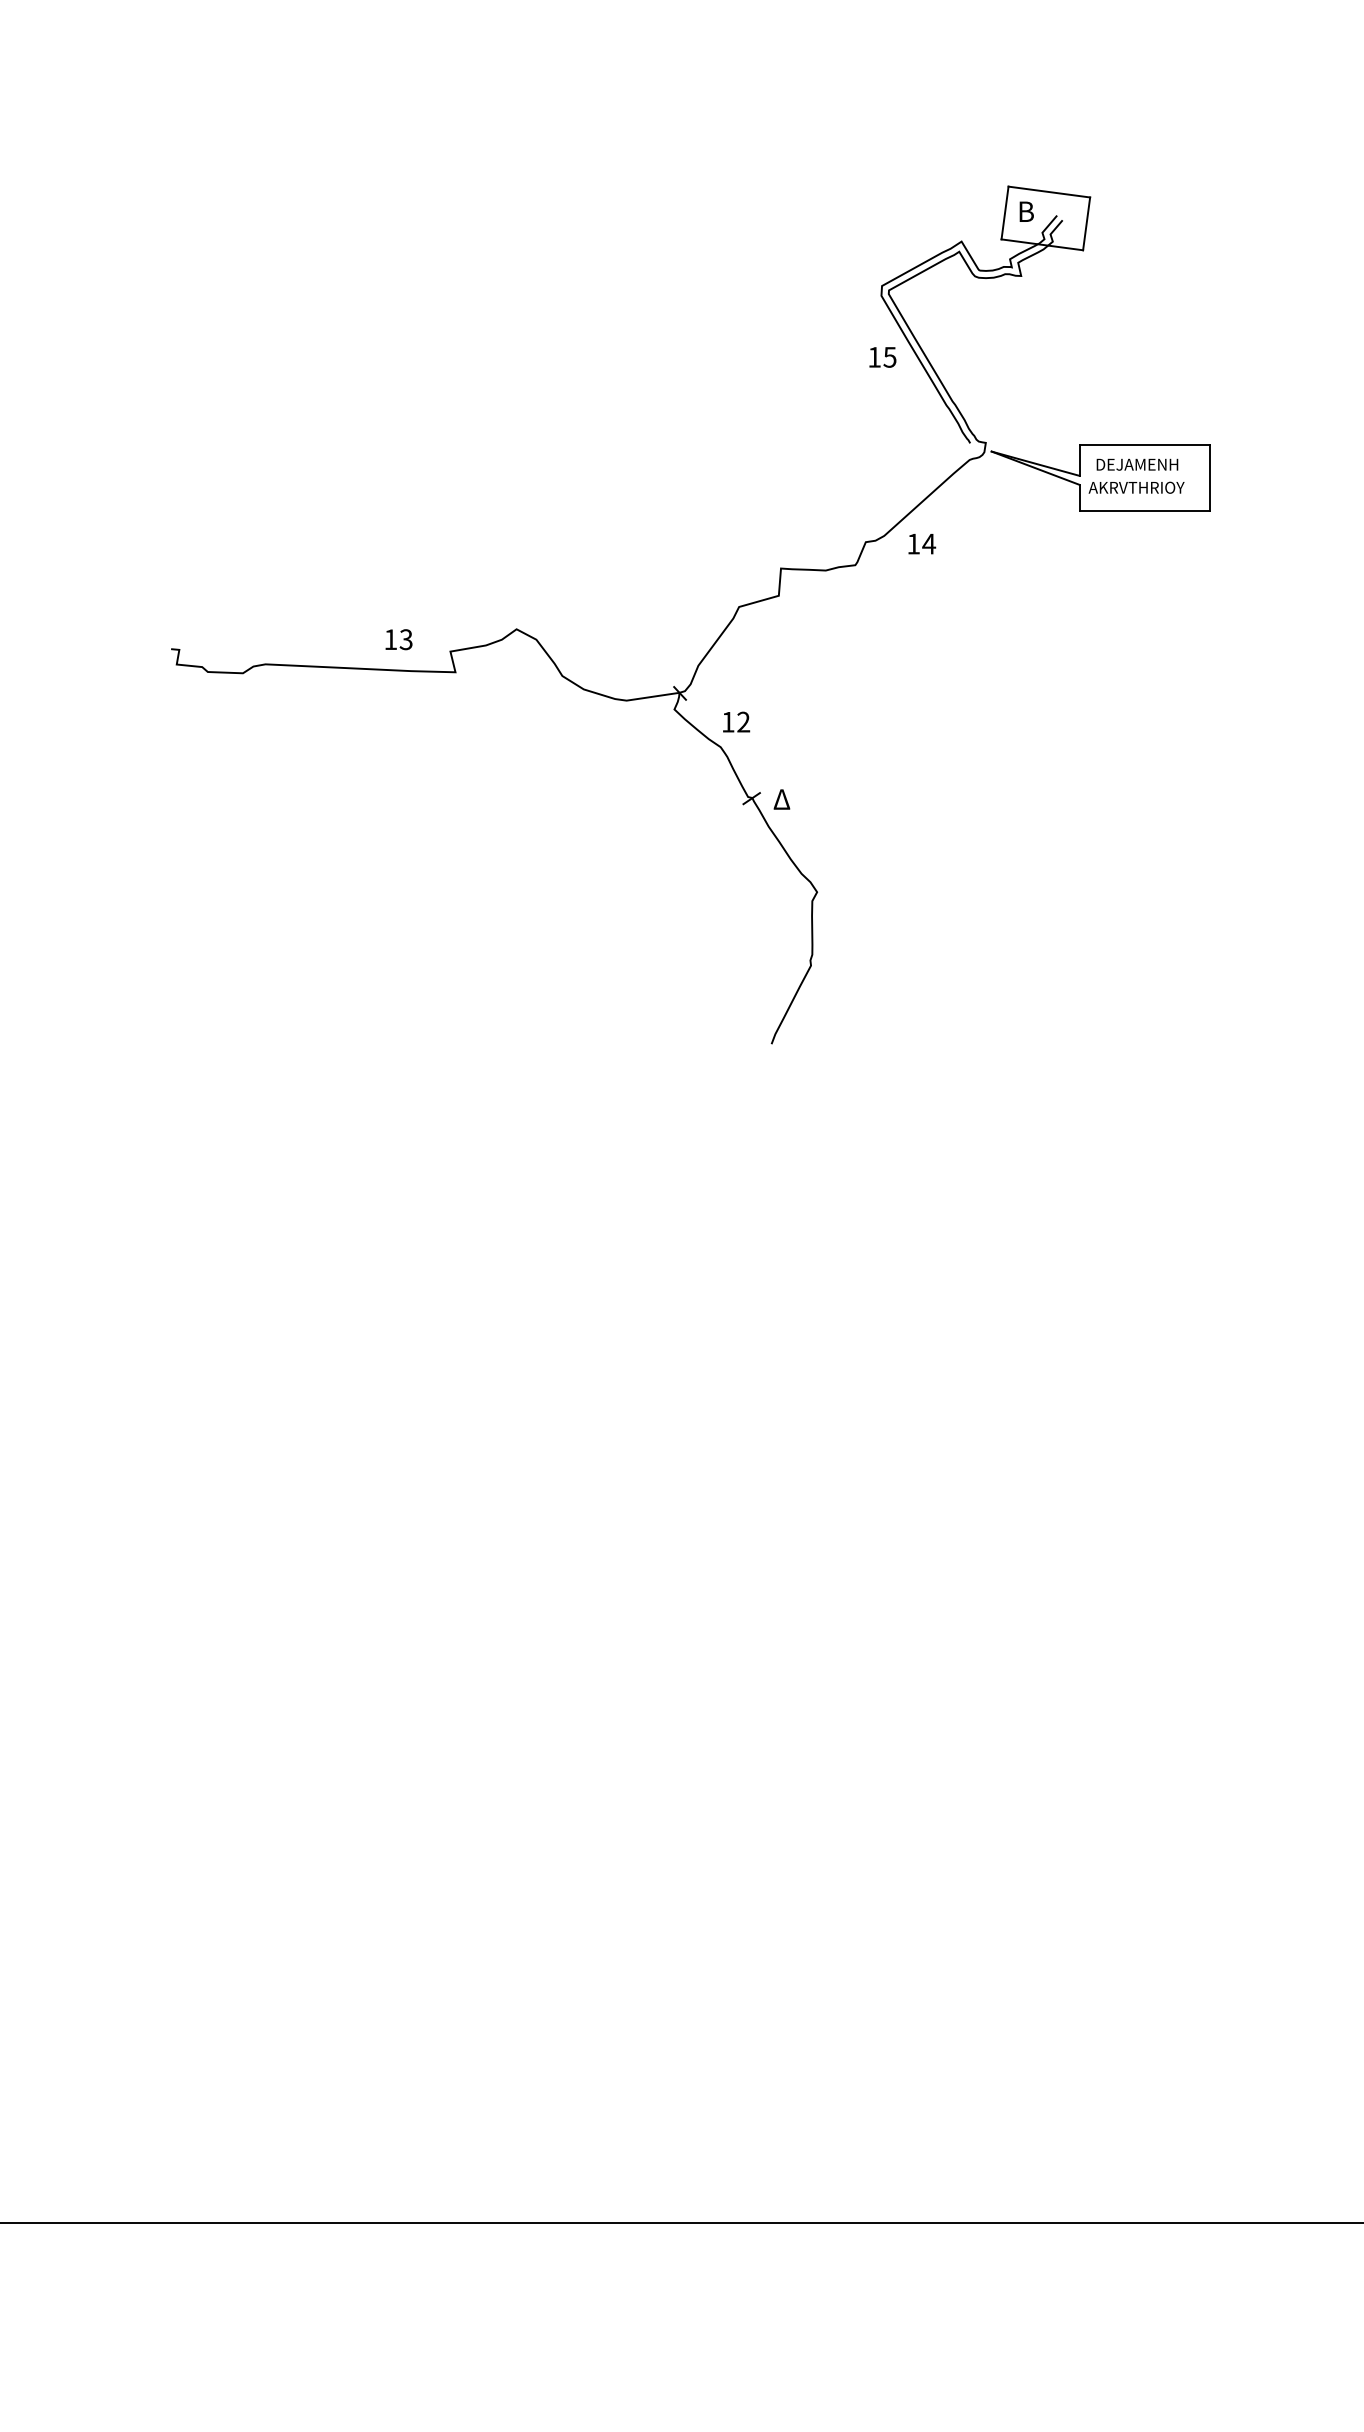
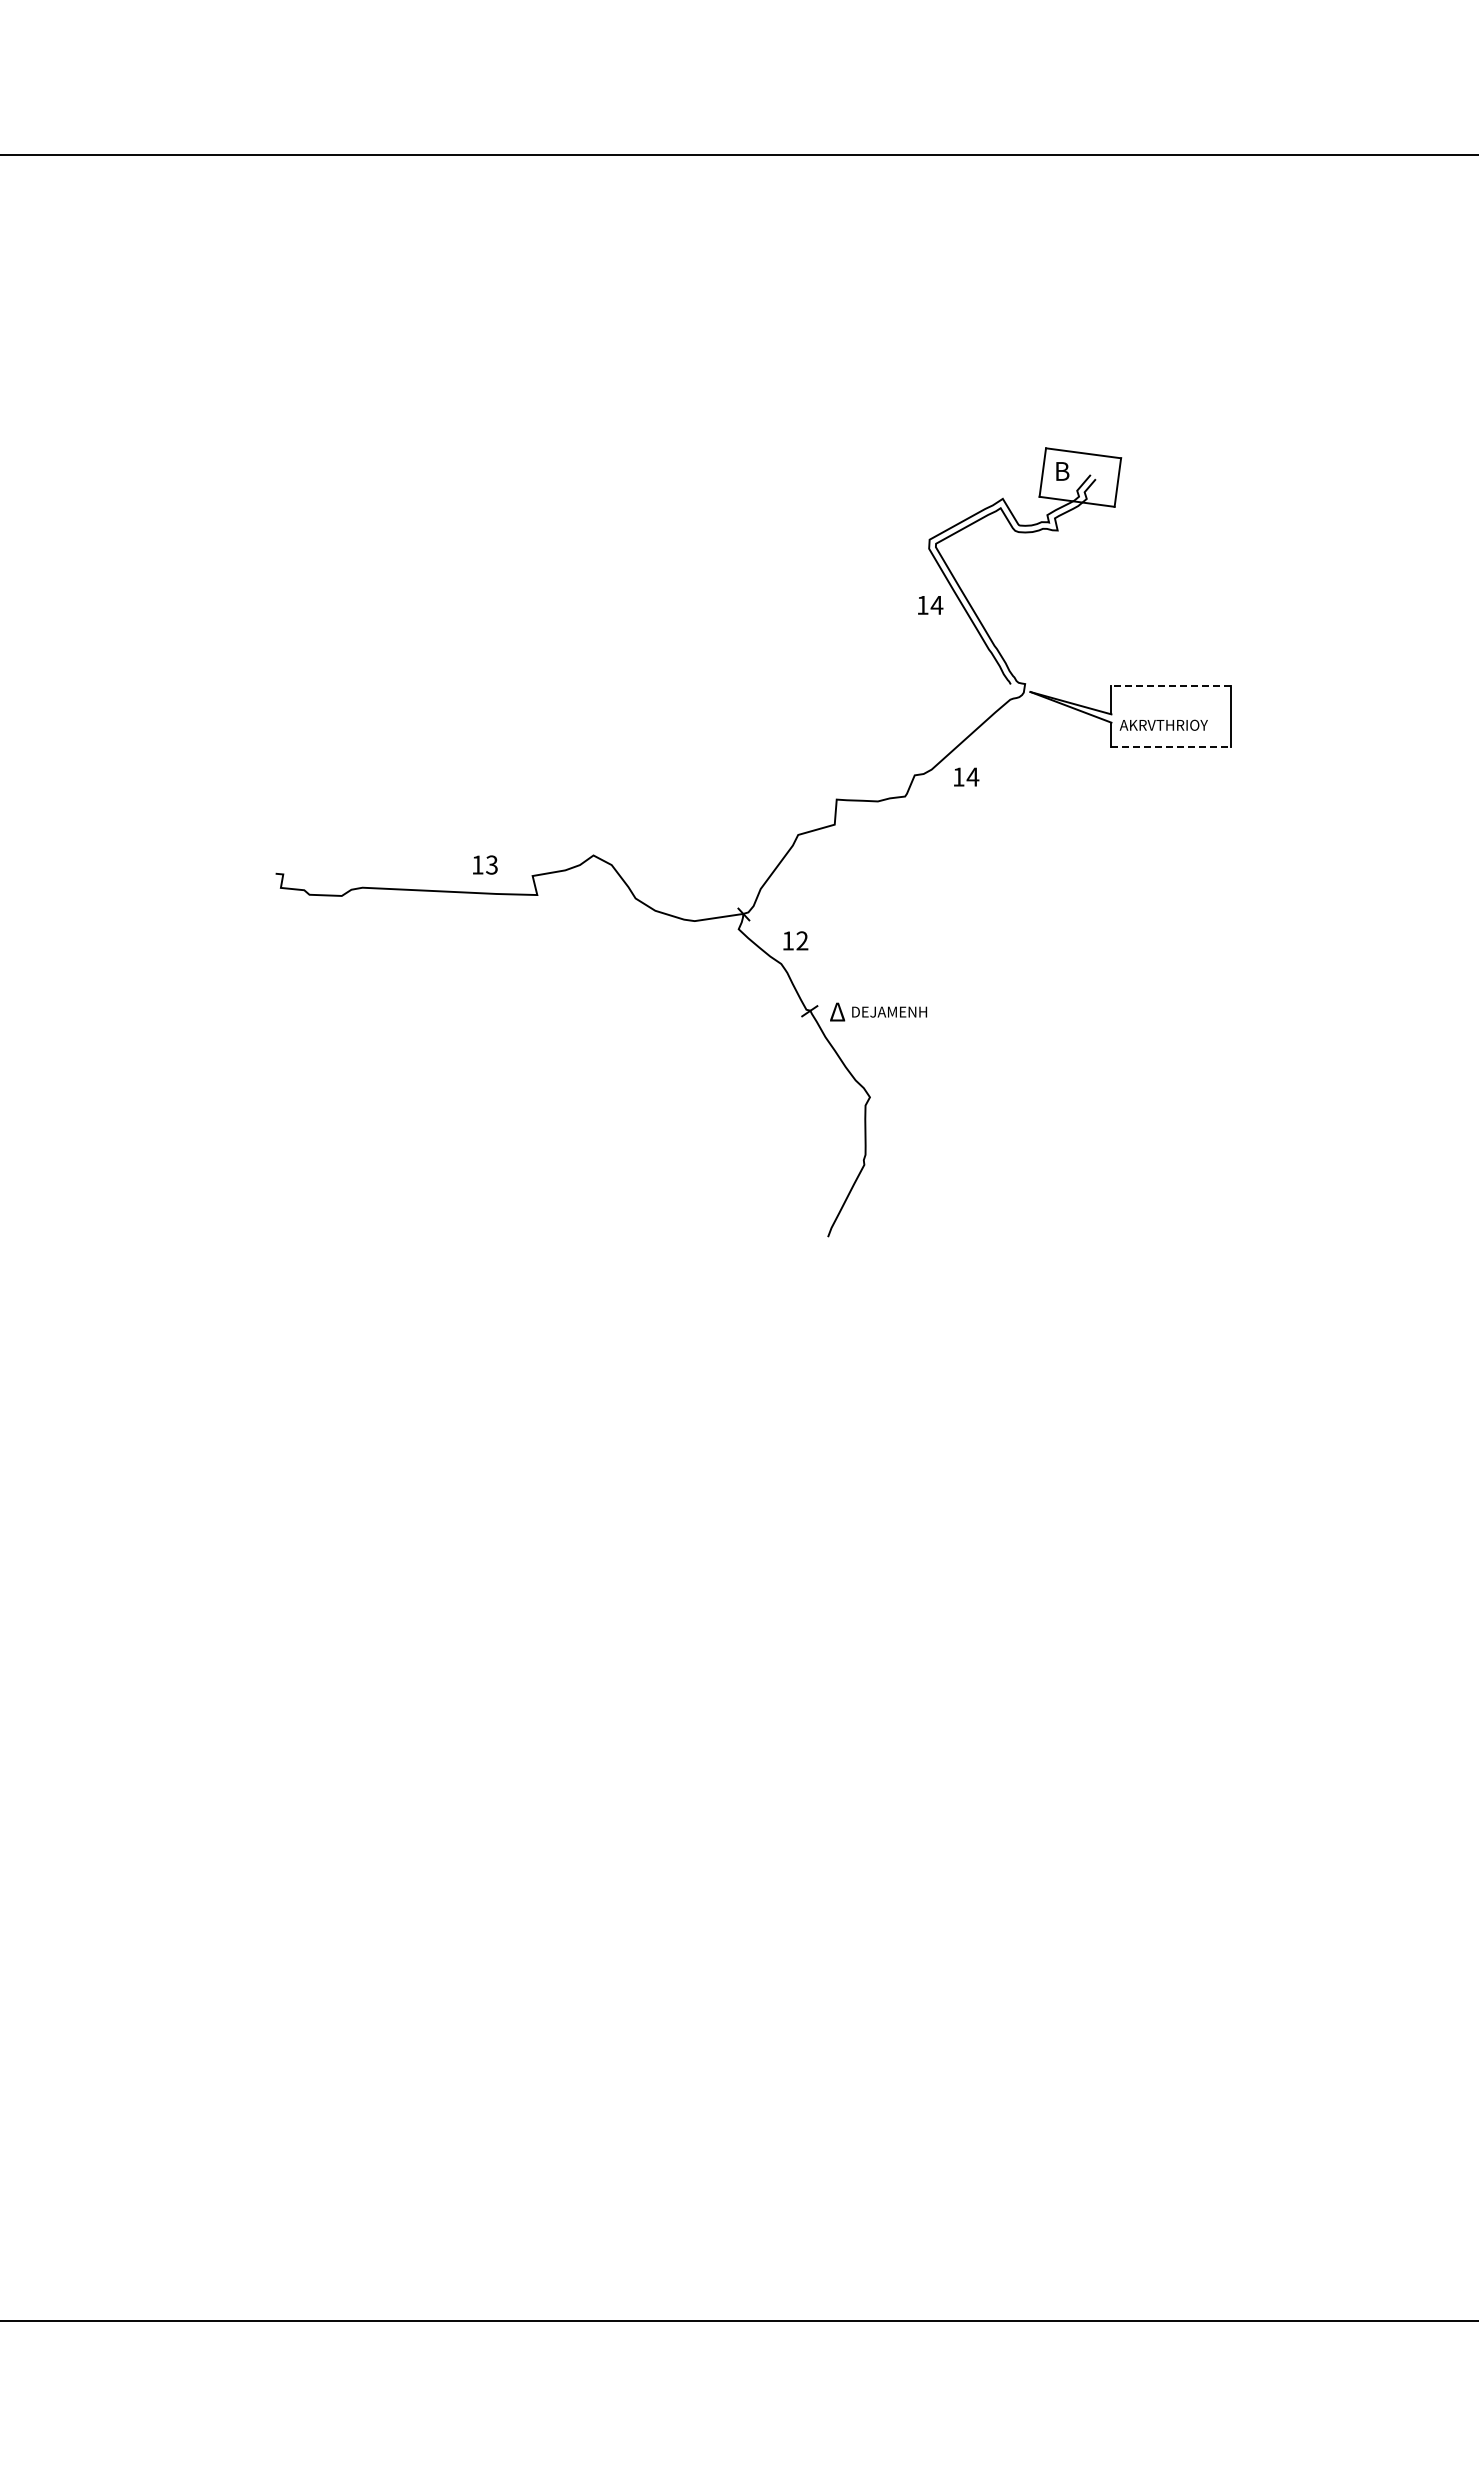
text: (889, 357) -> (936, 605), 15 -> 14
line: (1144, 444) -> (1171, 685), solid -> dashed
text: (1137, 464) -> (889, 1011), moved
line: (1144, 510) -> (1171, 746), solid -> dashed

